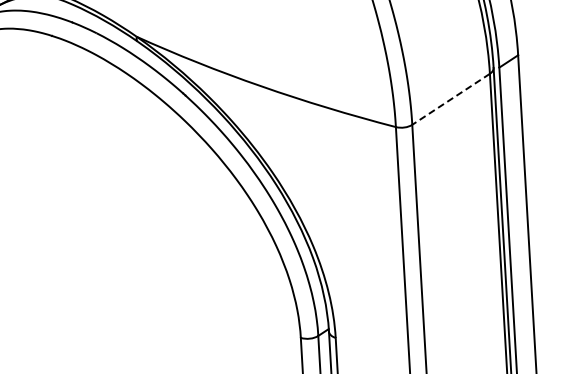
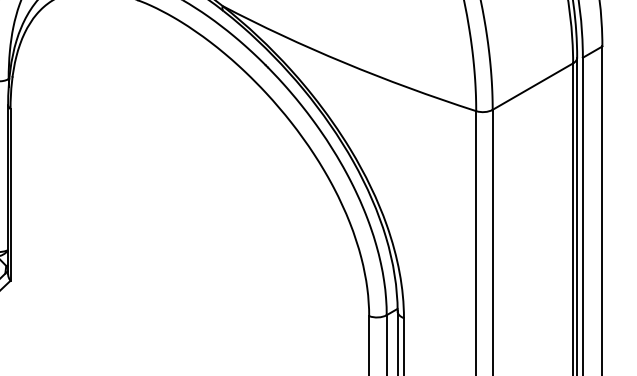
line: (450, 99) -> (532, 86), dashed -> solid

